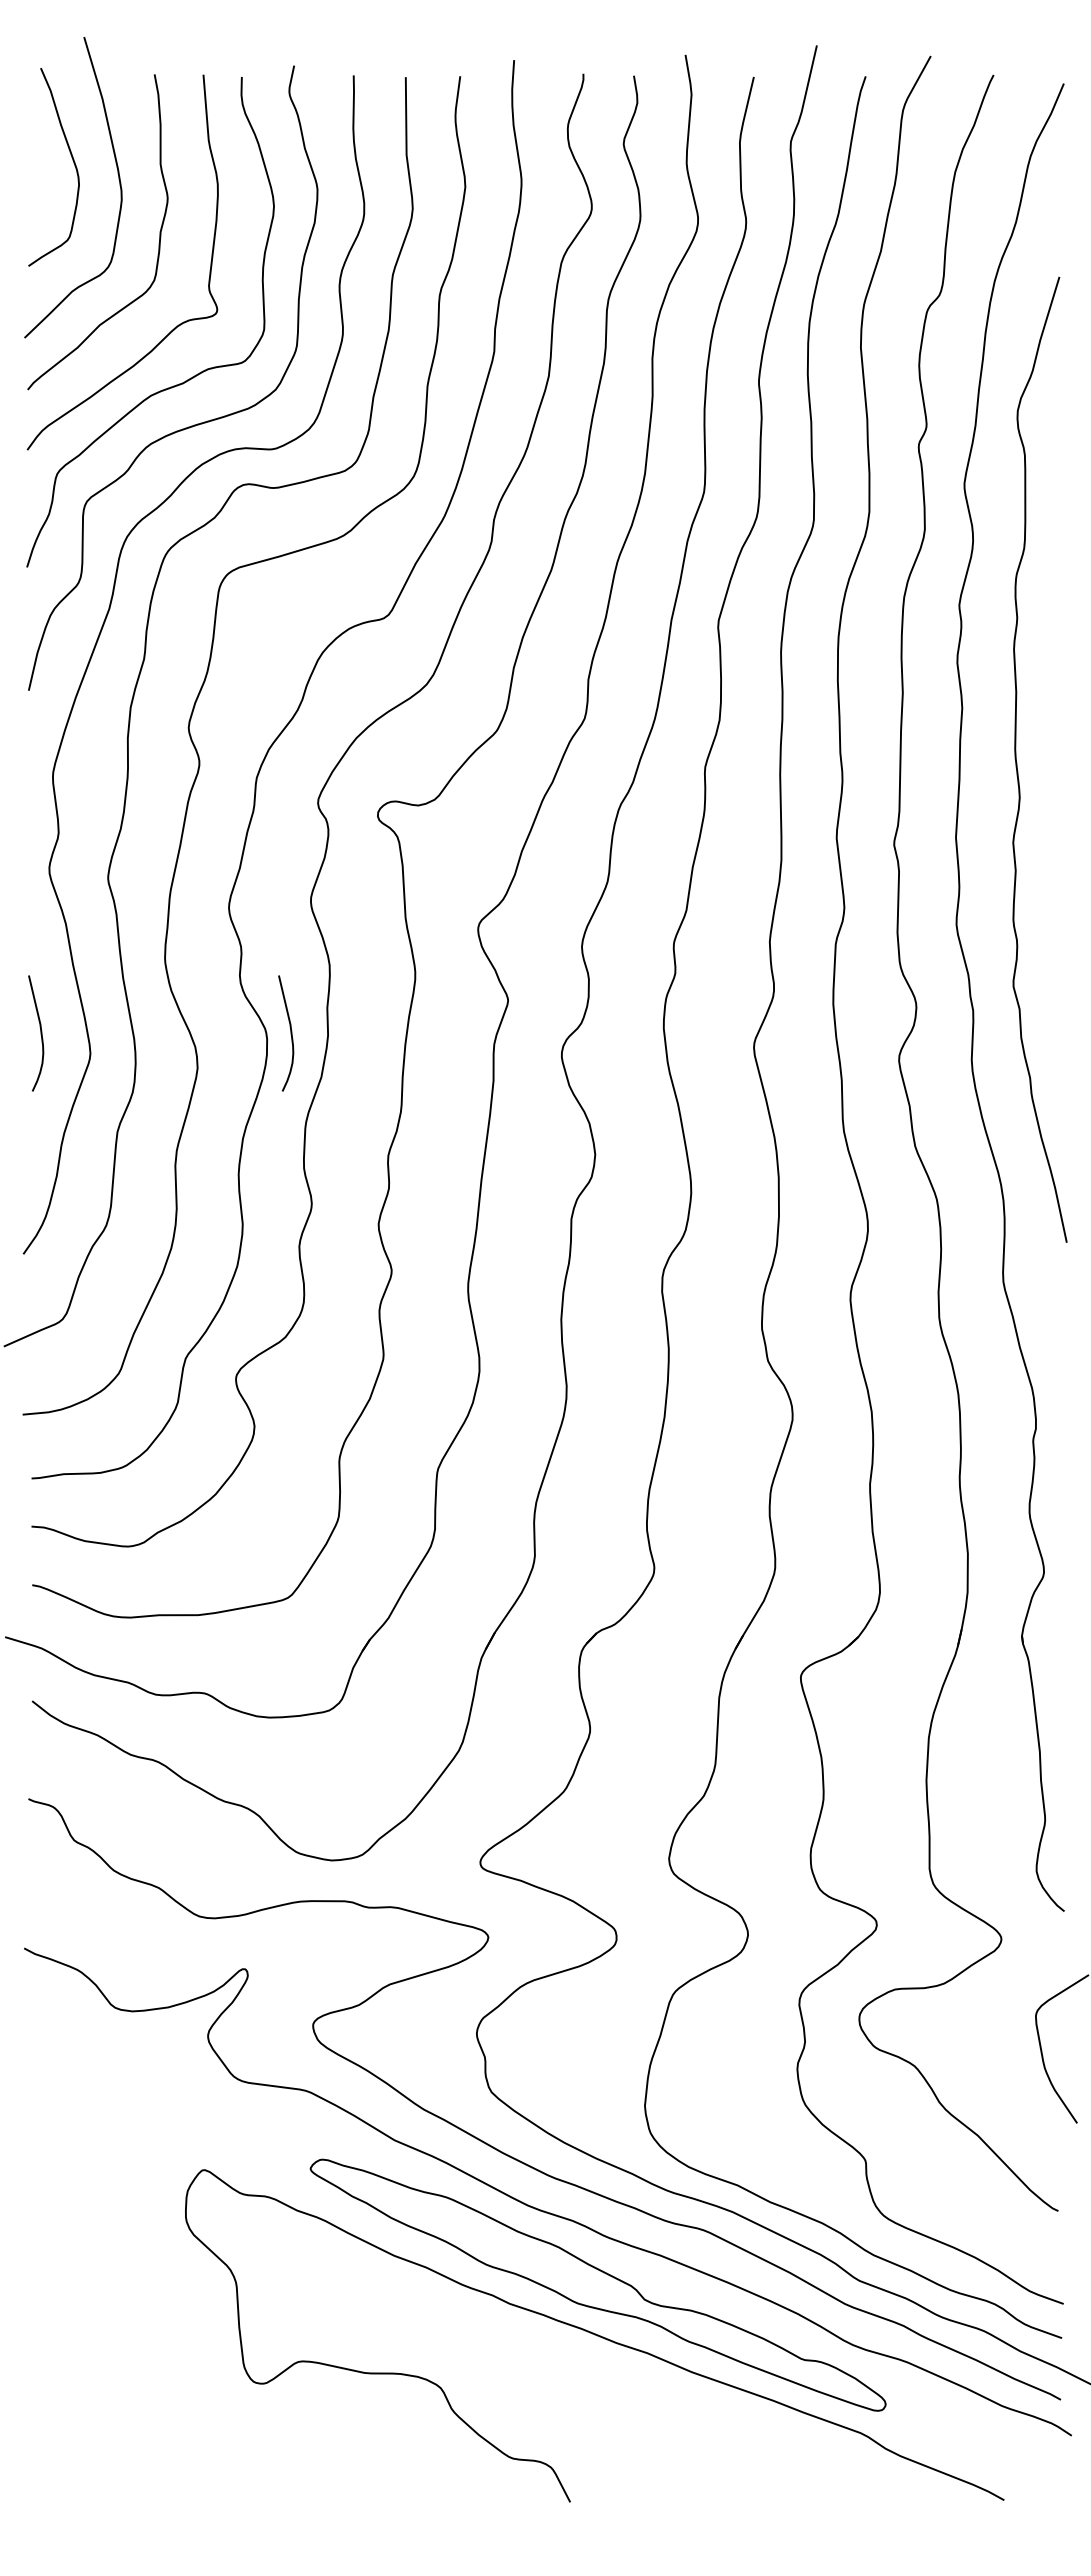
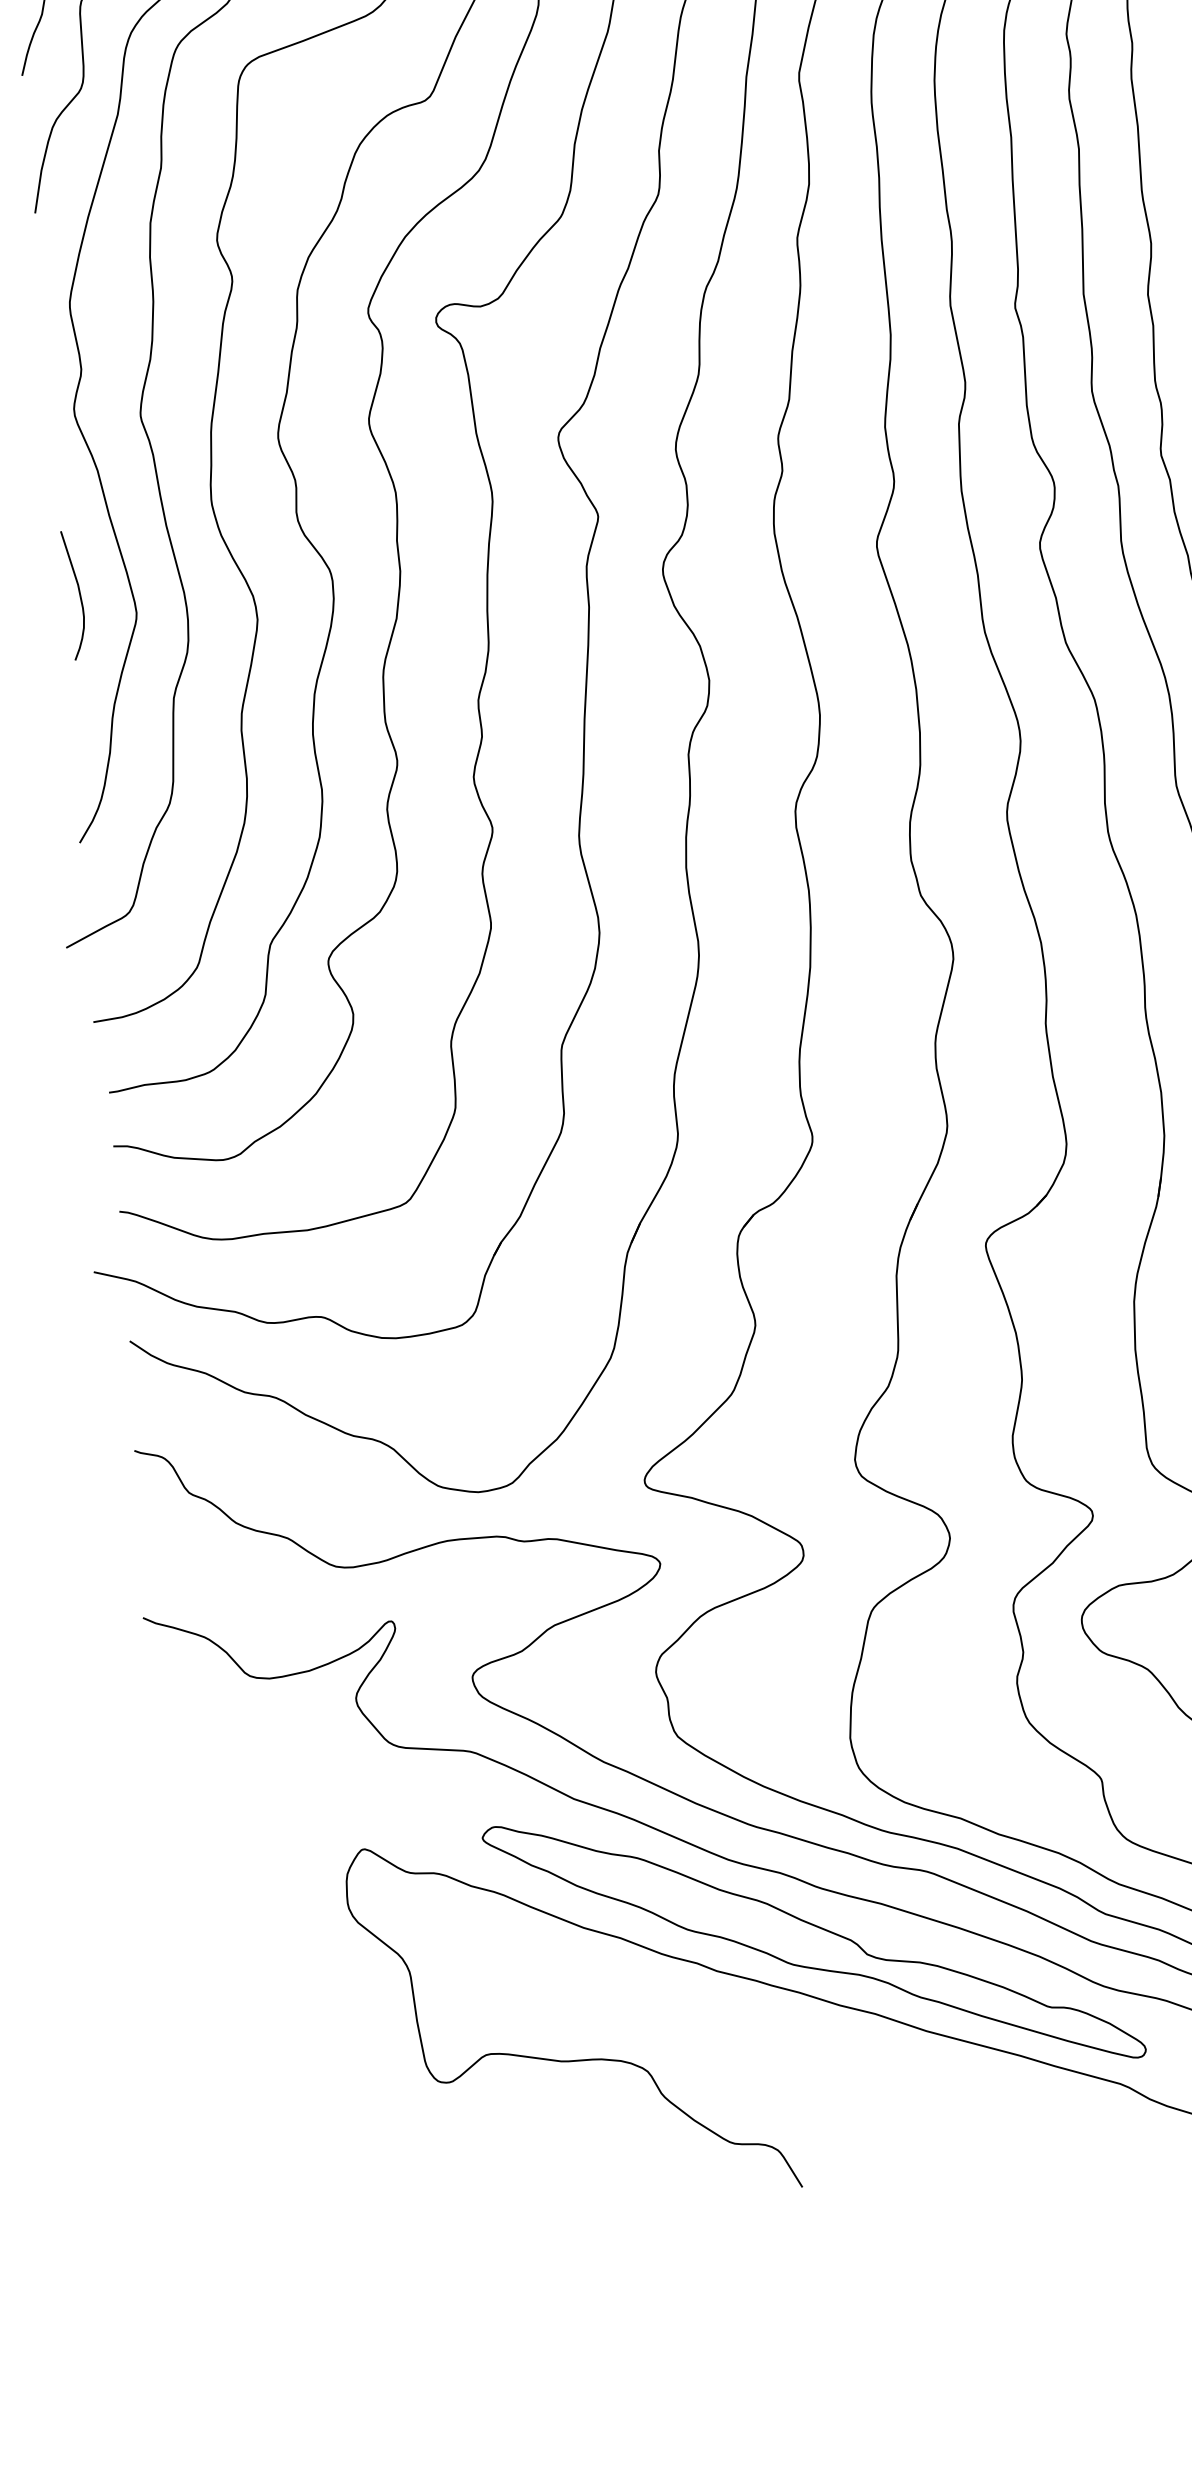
curve: (290, 1033) -> (358, 572), removed

